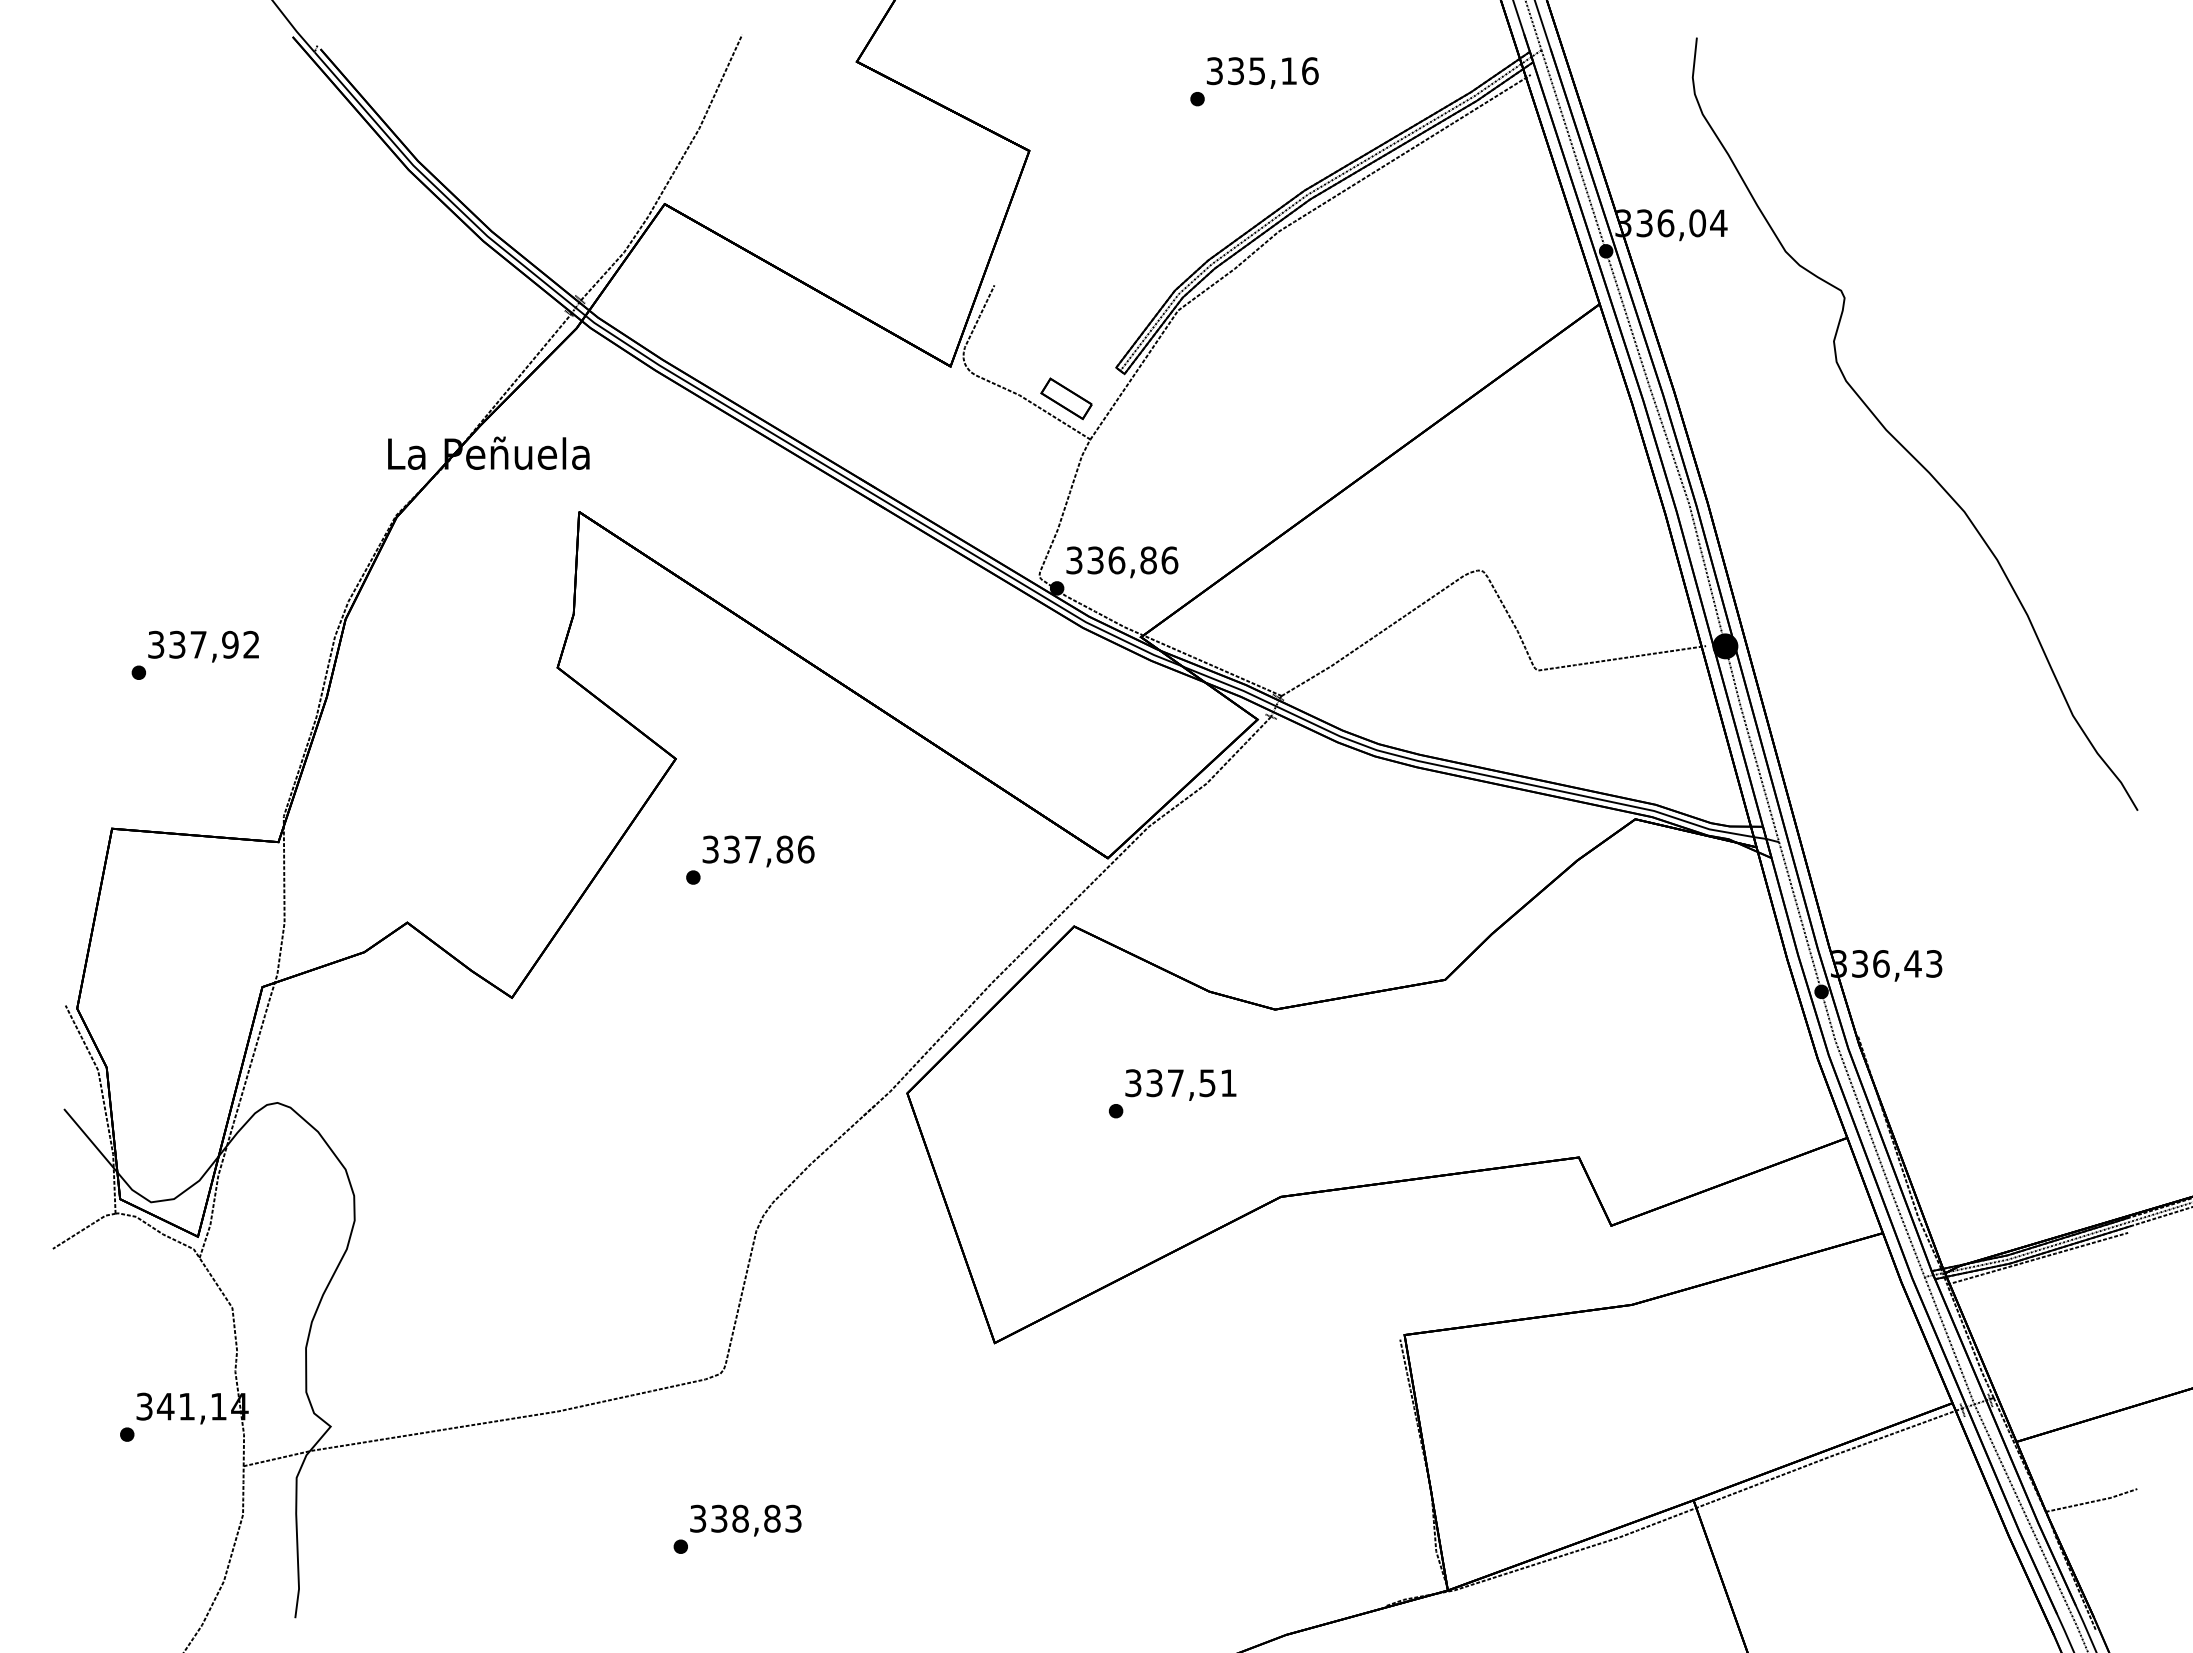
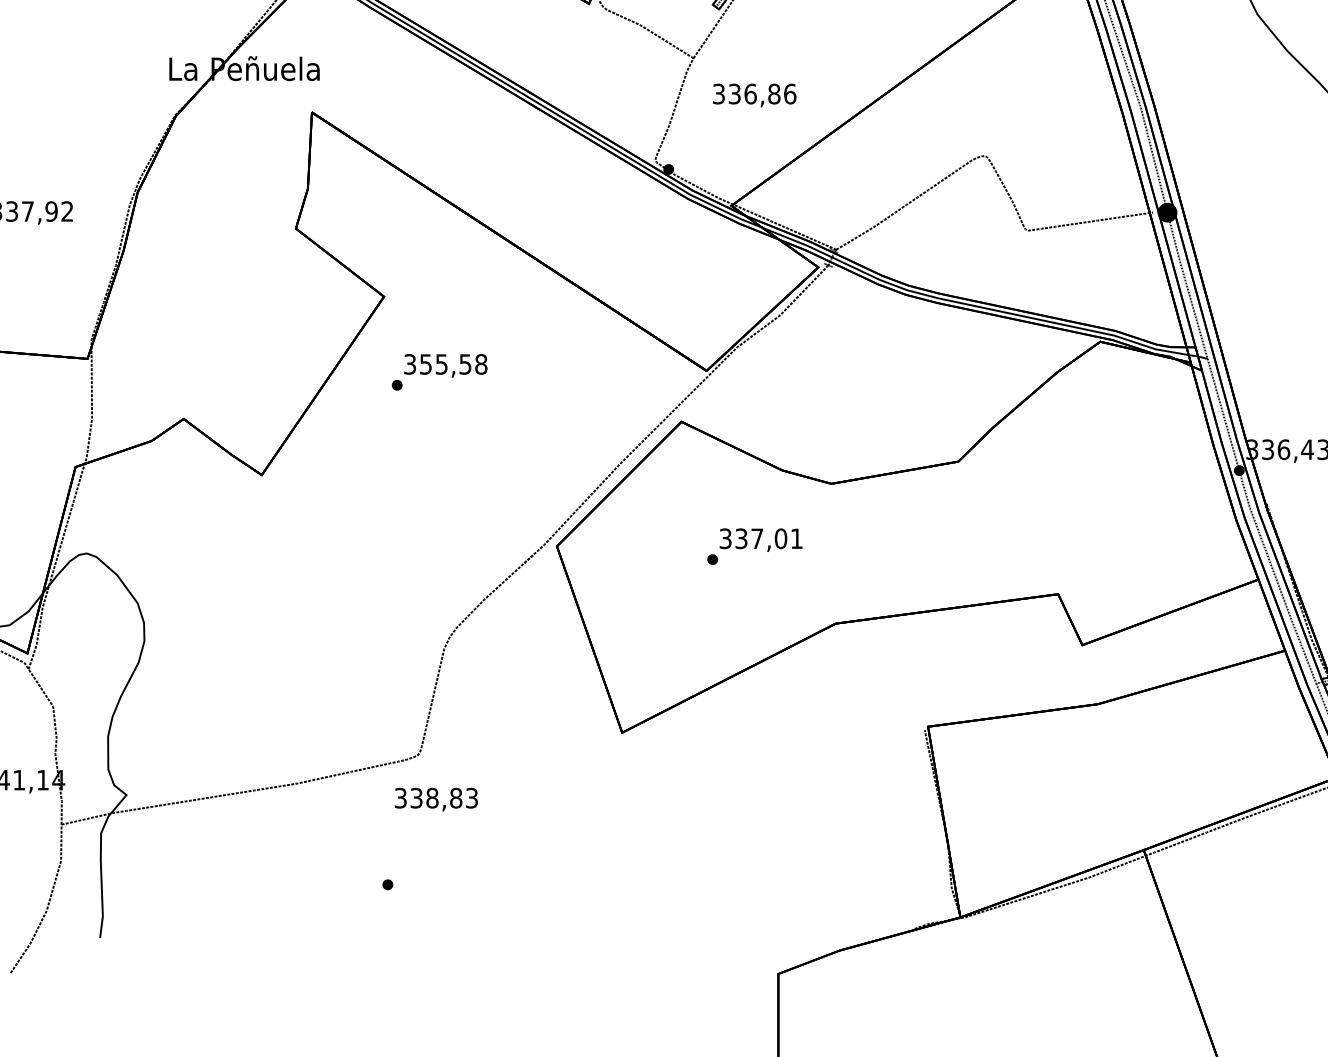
part: (1066, 398) -> (675, 27), removed
text: (1122, 562) -> (754, 95), moved
text: (769, 849) -> (454, 364), 337,86 -> 355,58
text: (1207, 1083) -> (780, 539), 337,51 -> 337,01
text: (745, 1520) -> (436, 799), moved

